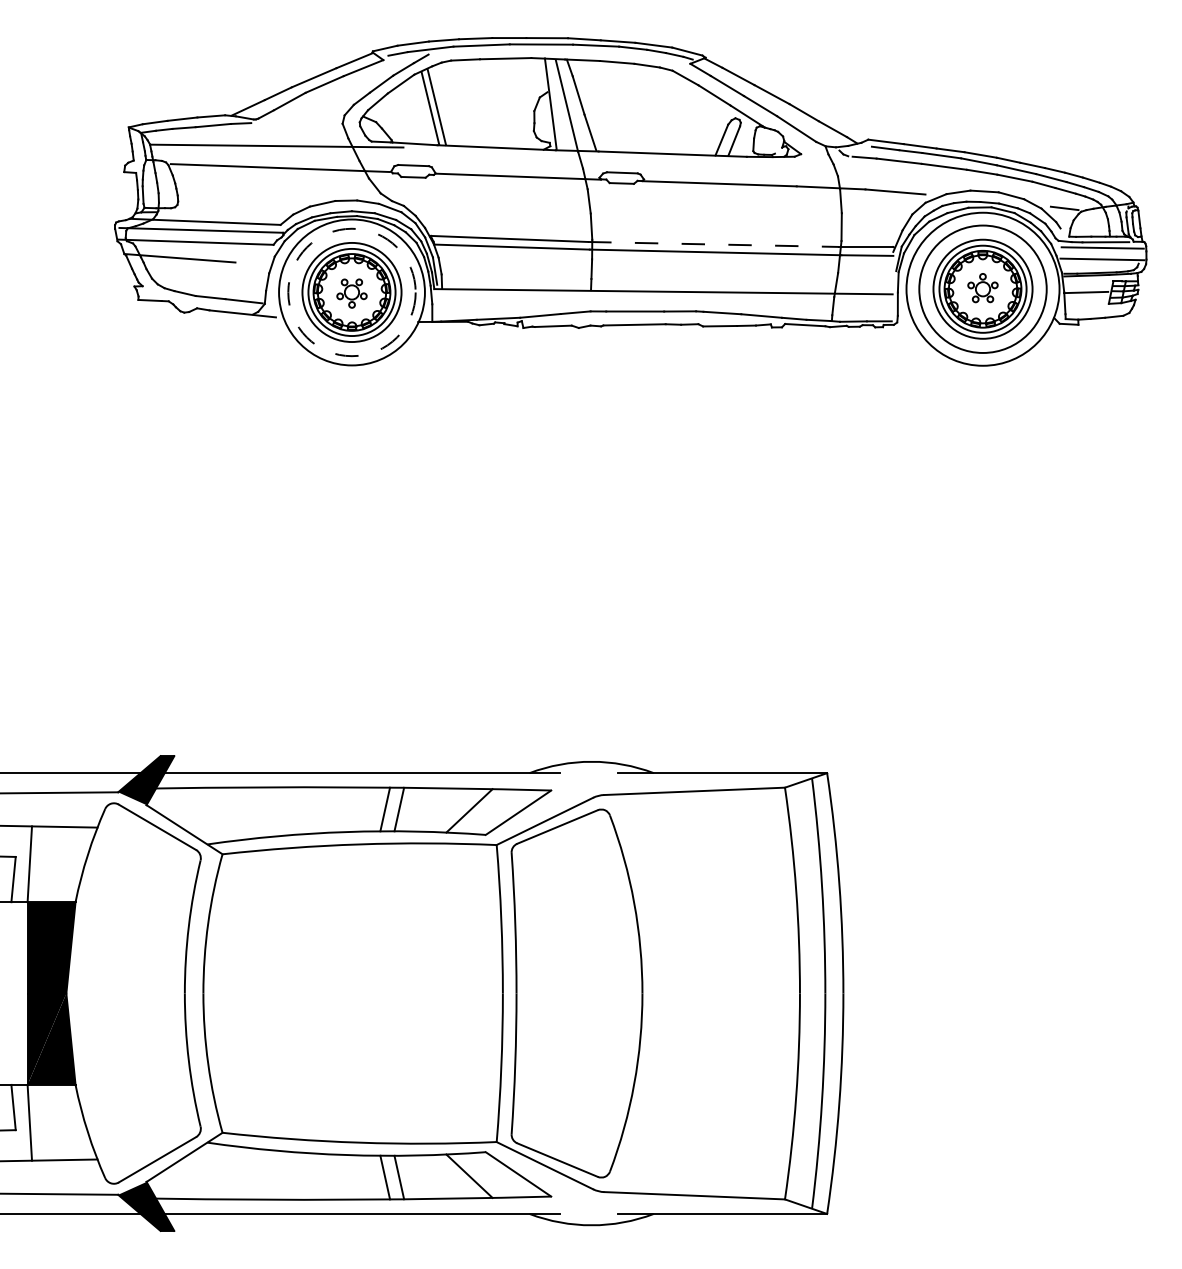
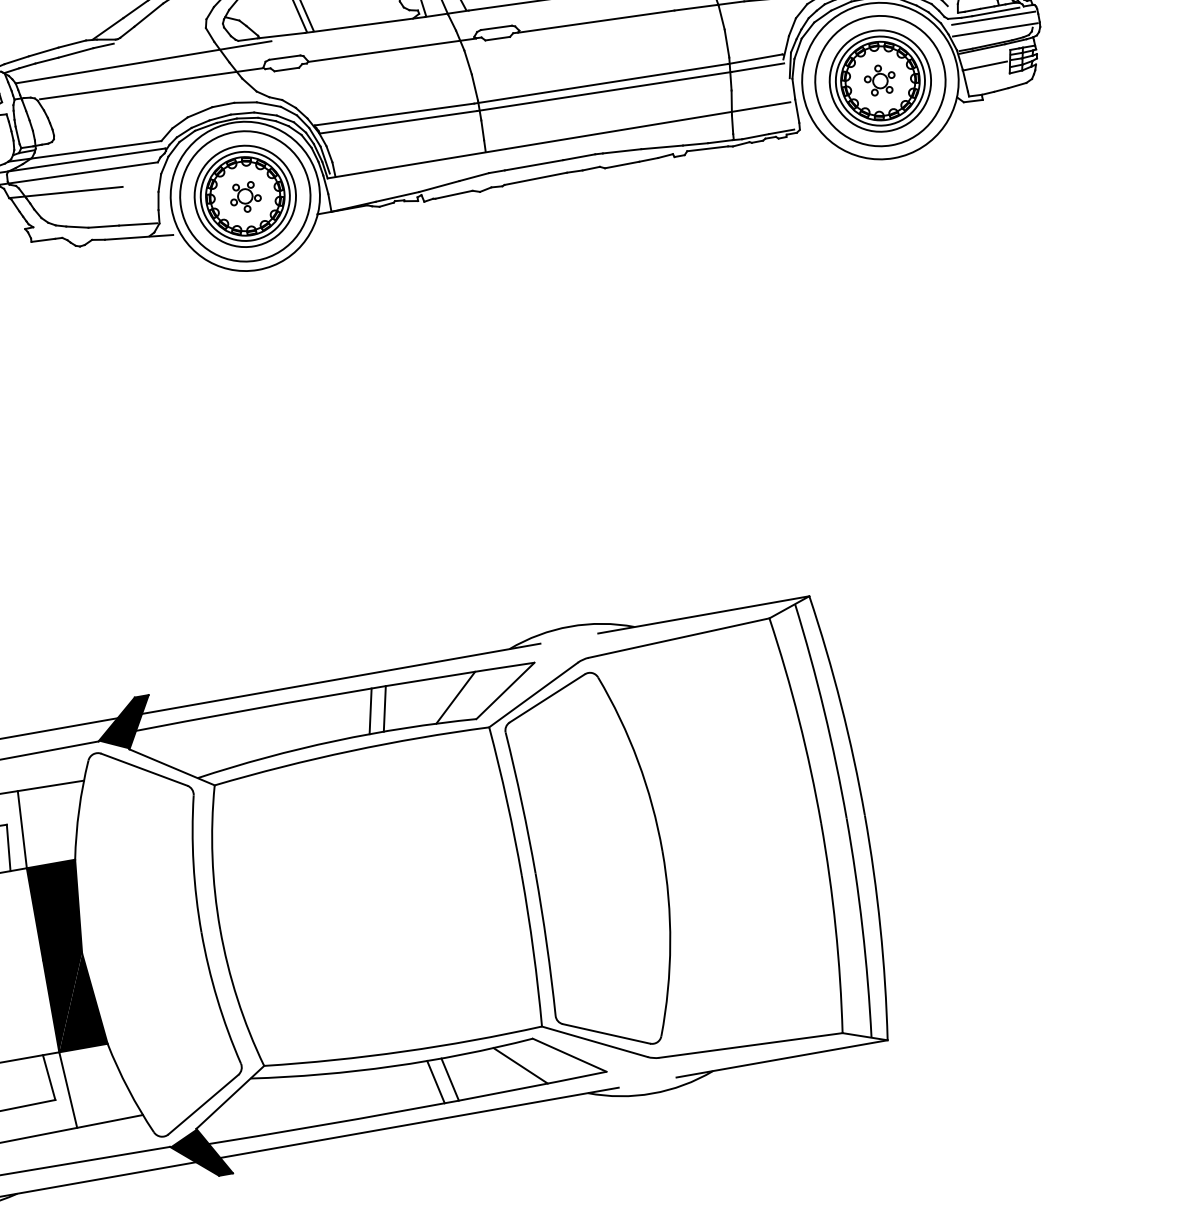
line: (713, 244) -> (600, 83), dashed -> solid
circle: (351, 292) -> (244, 196), dashed -> solid

